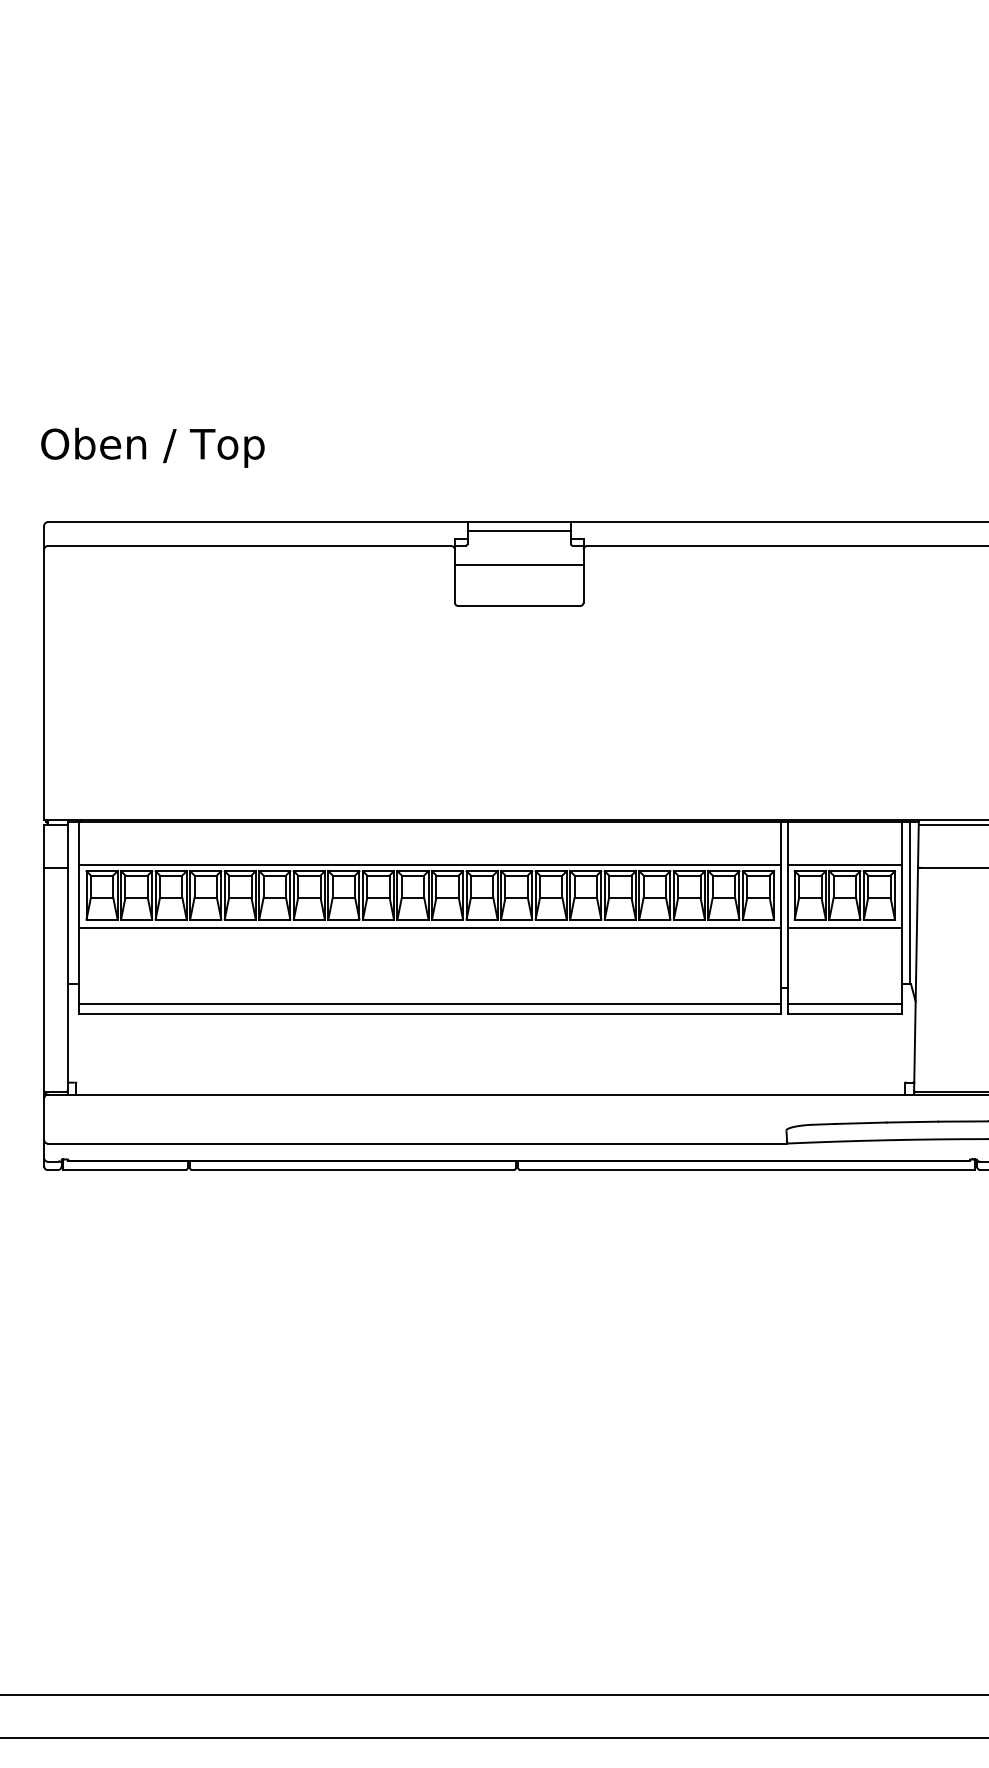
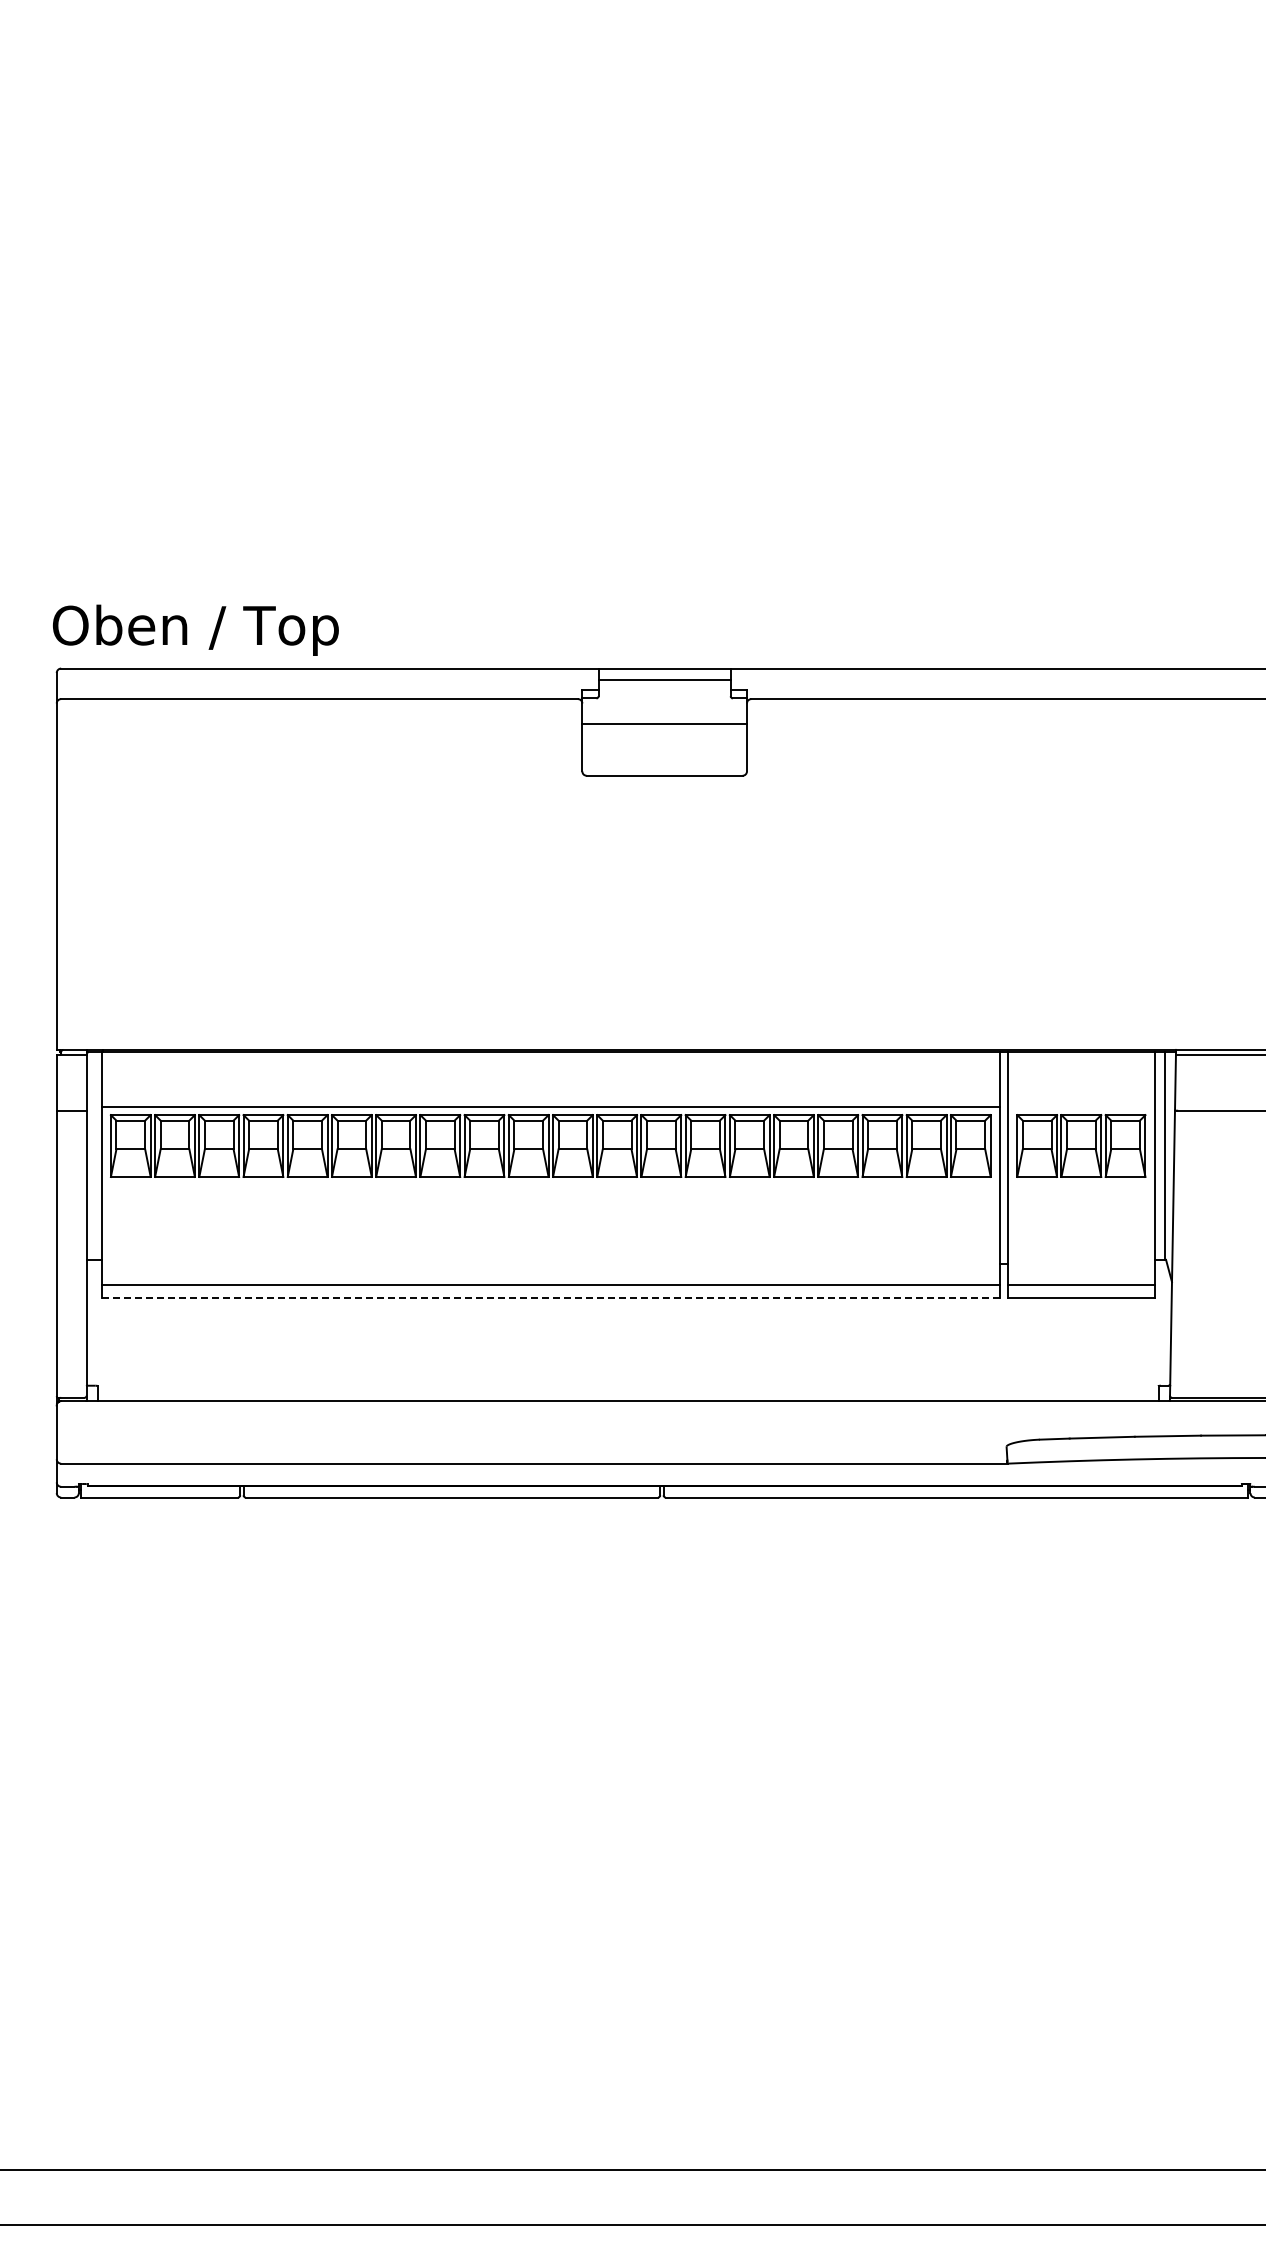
text: (152, 447) -> (195, 629), moved
line: (844, 865) -> (1080, 1107), removed
line: (430, 928) -> (550, 1188), removed
line: (844, 928) -> (1080, 1188), removed
line: (430, 1014) -> (551, 1298), solid -> dashed

